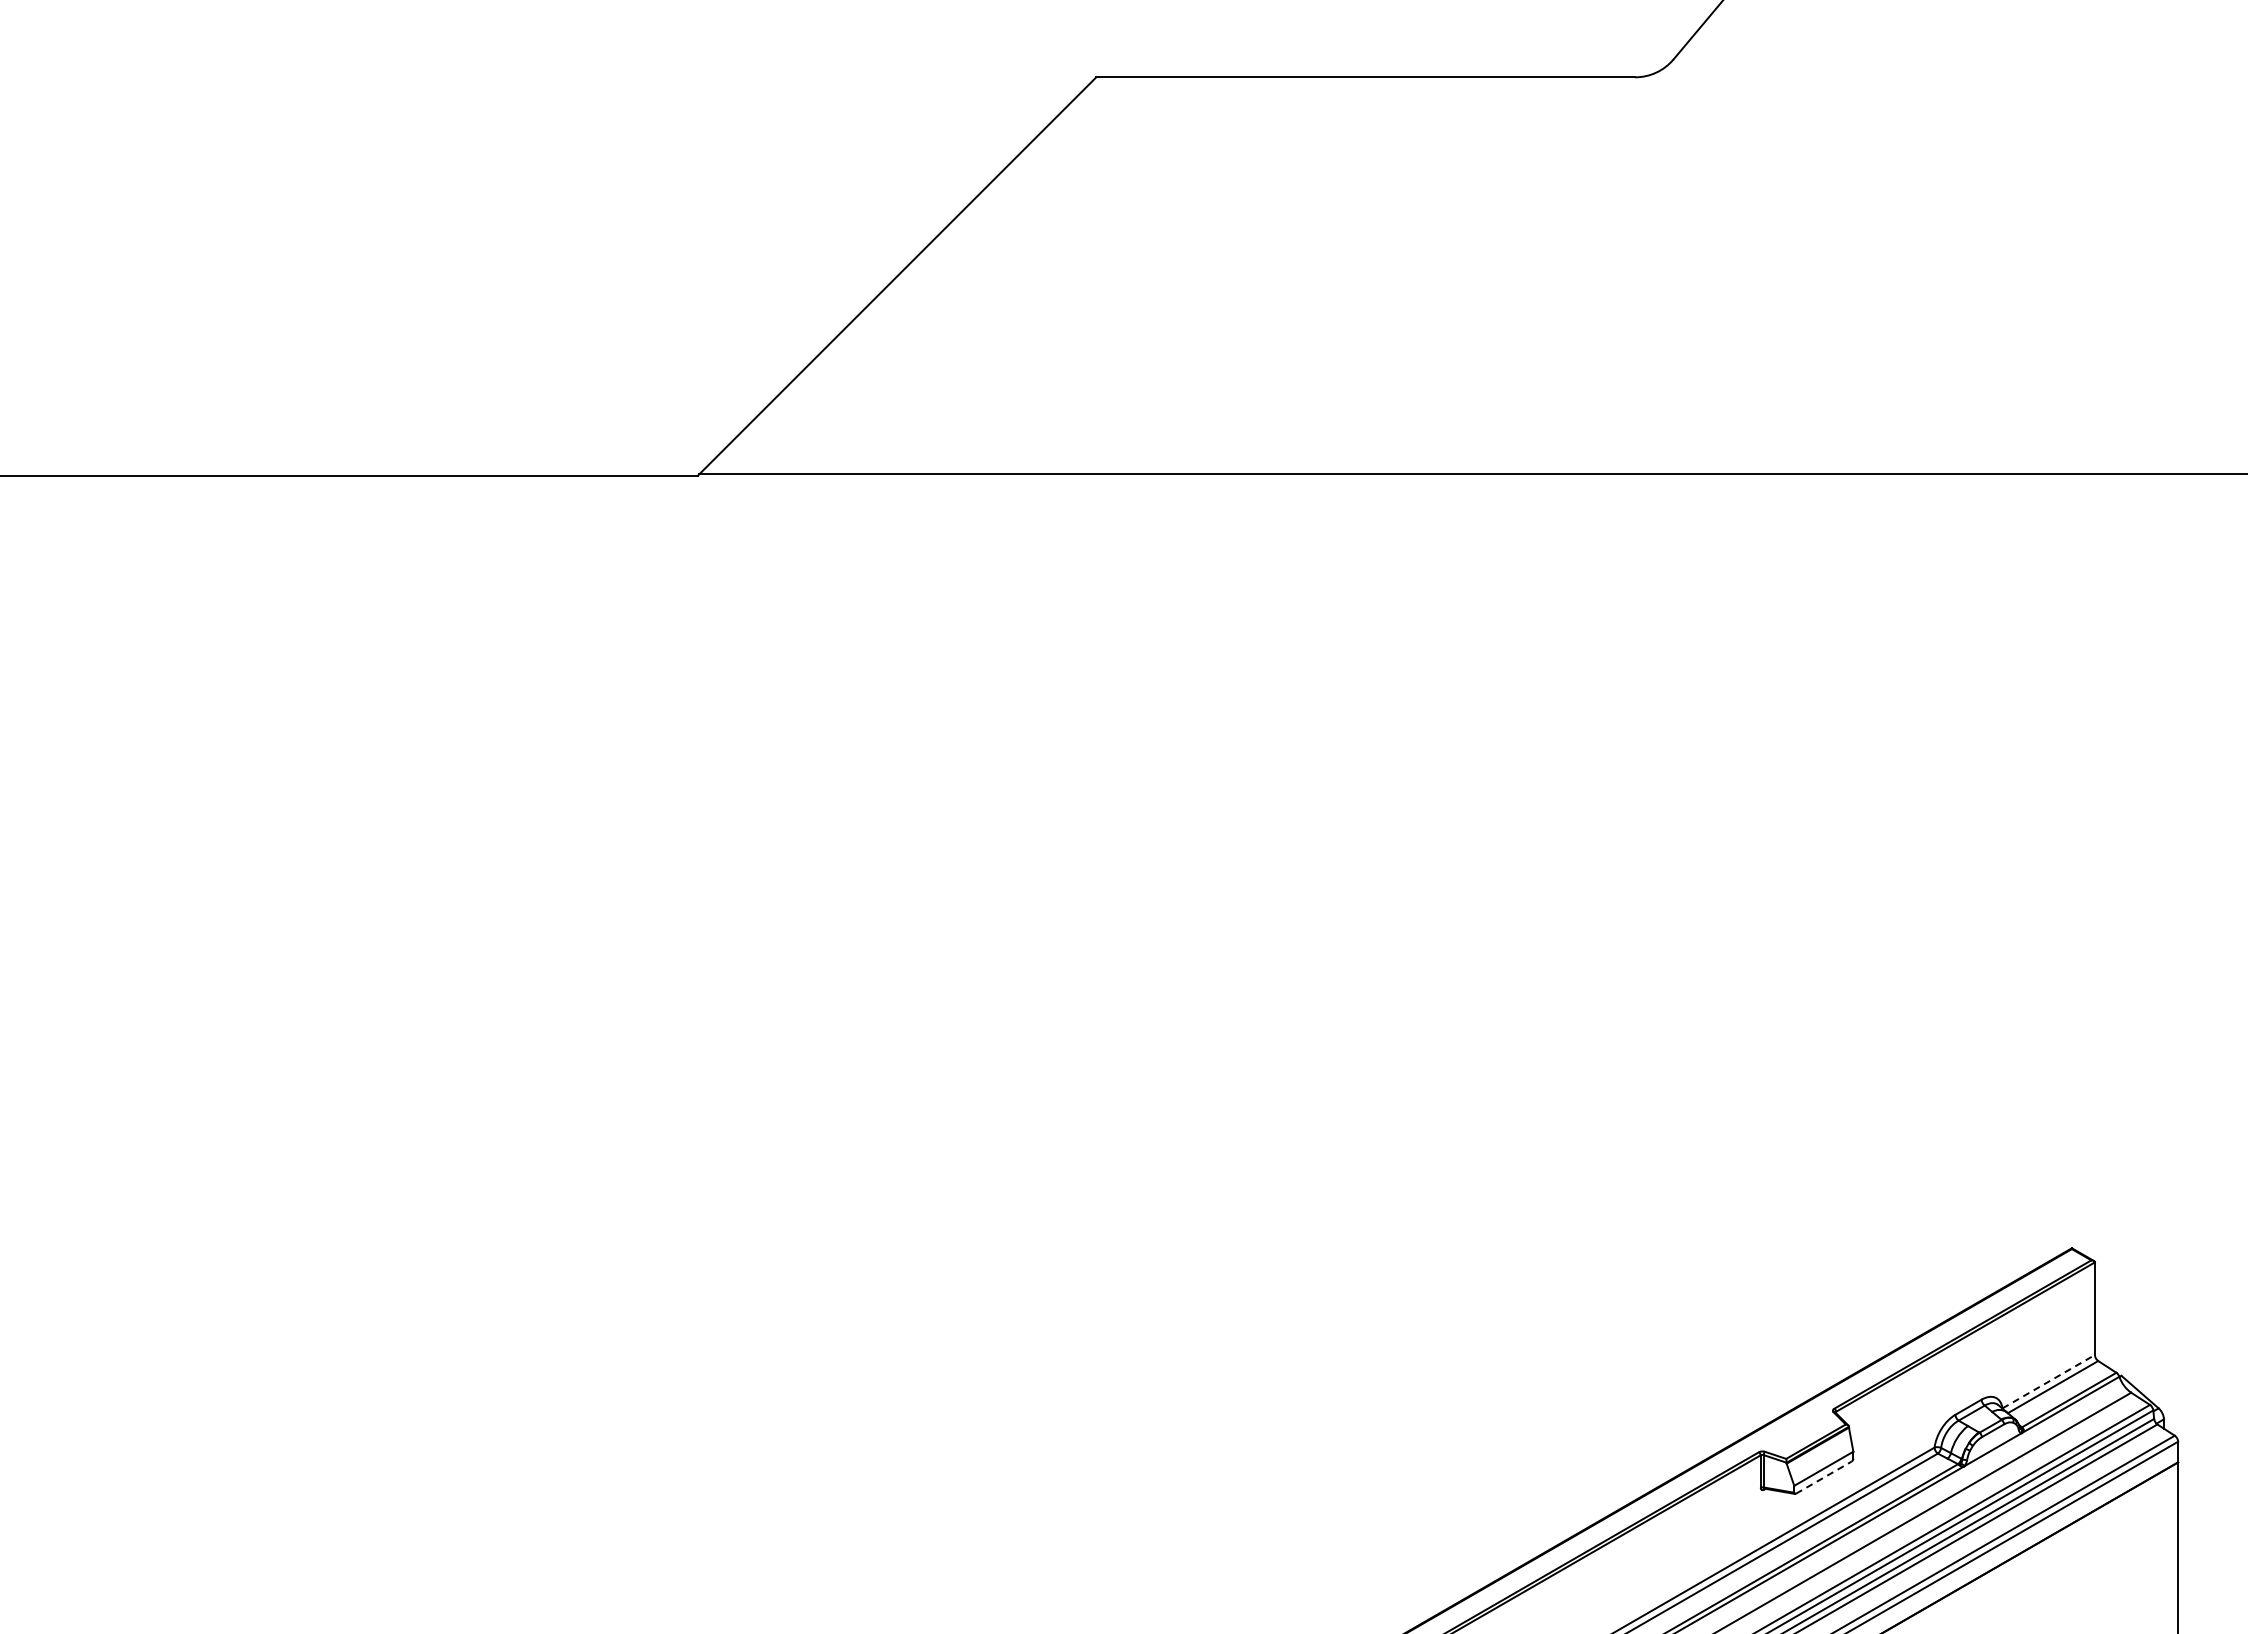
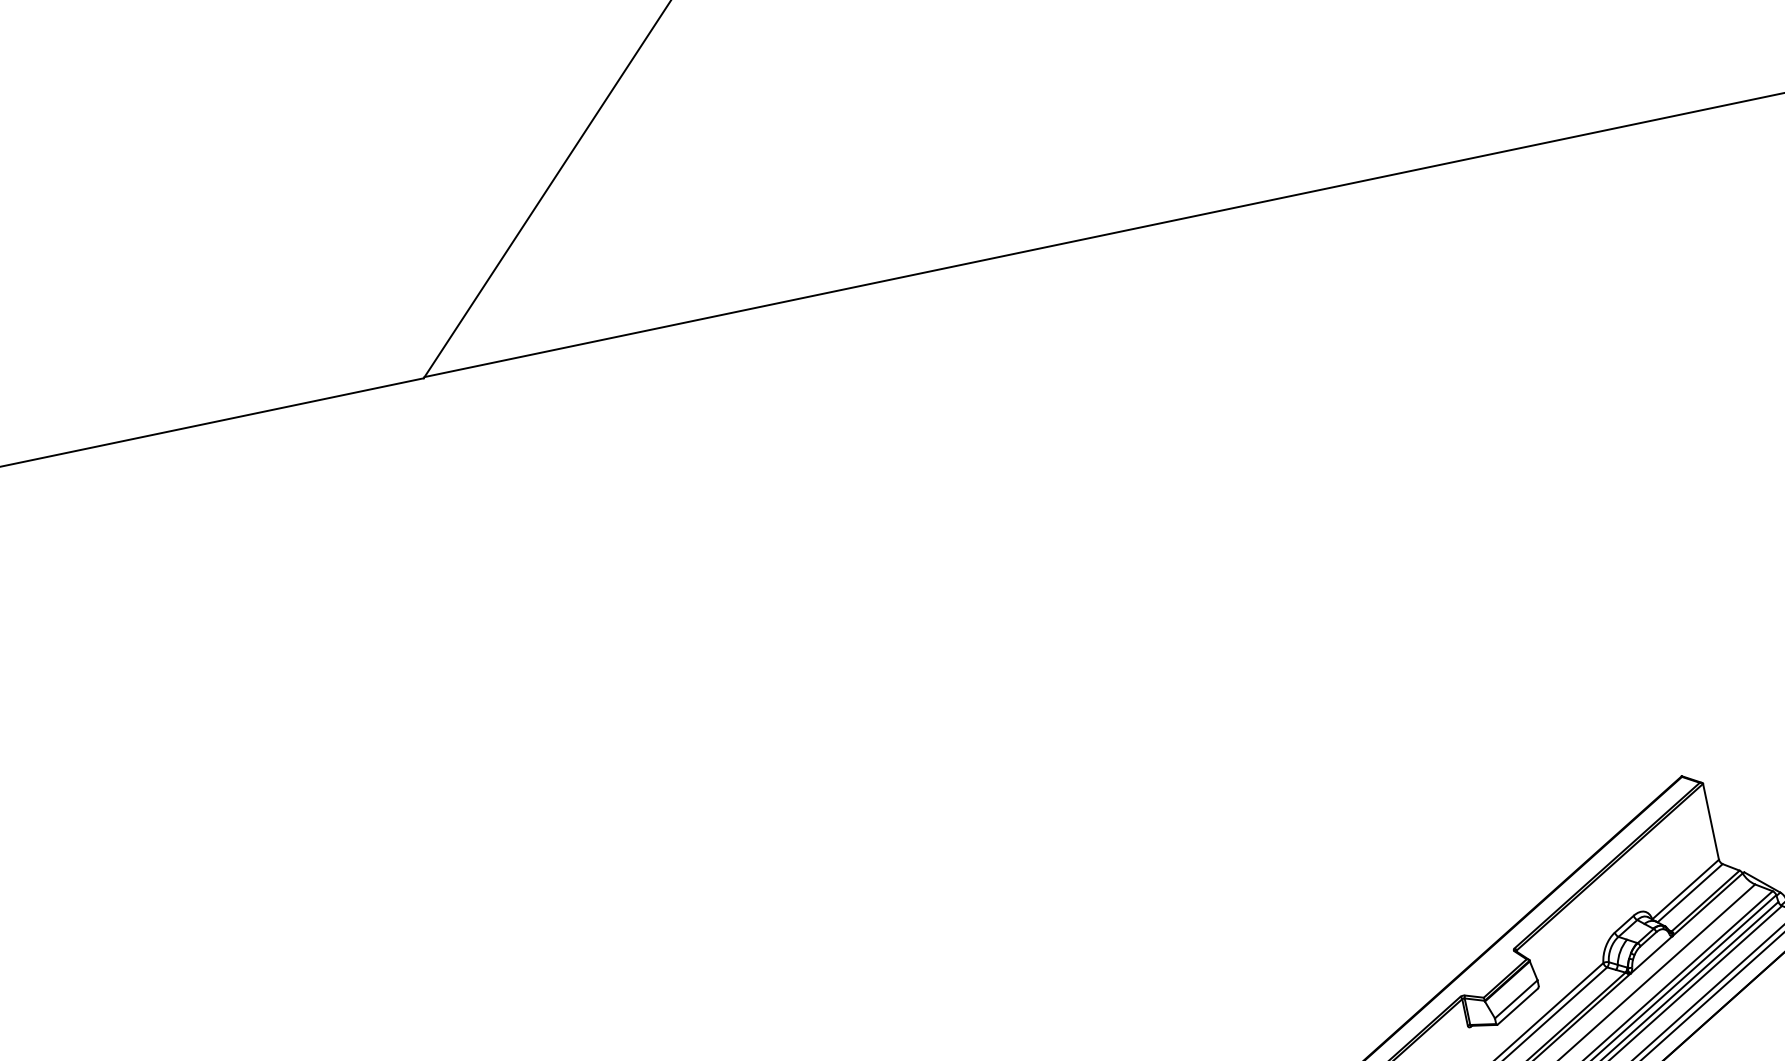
line: (2049, 1381) -> (1686, 889), dashed -> solid
line: (1824, 1477) -> (1518, 1006), dashed -> solid

